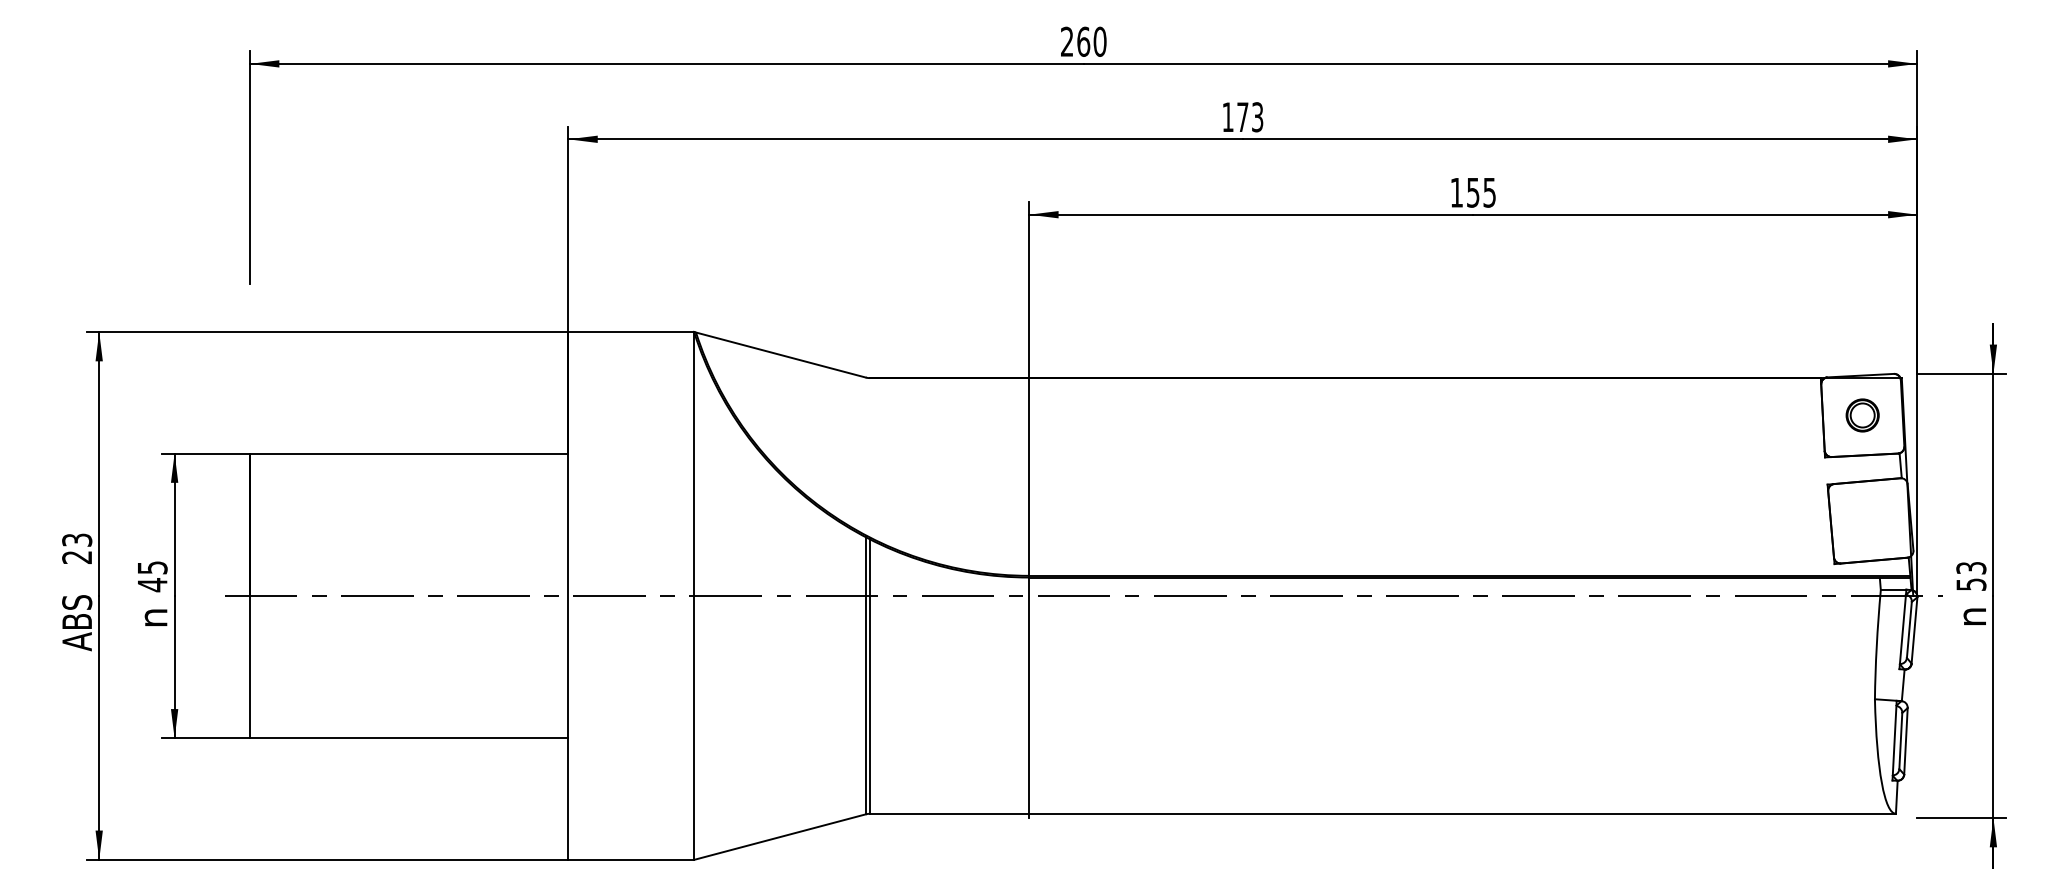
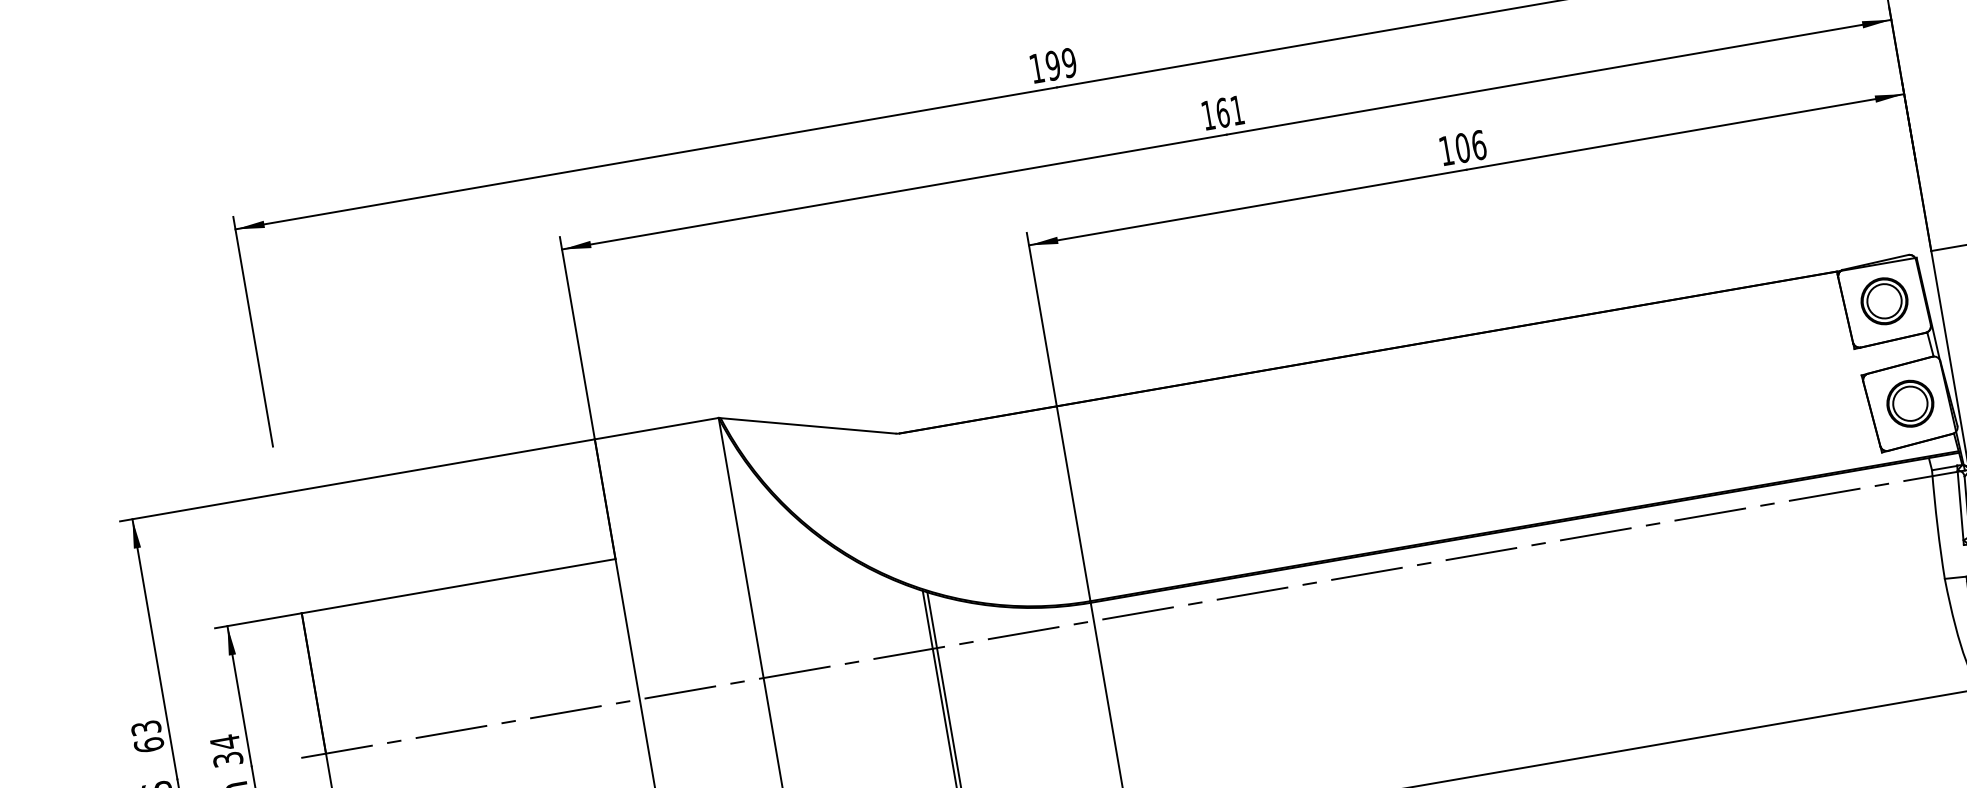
text: (1083, 41) -> (1052, 65), 260 -> 199
text: (1250, 117) -> (1230, 111), 173 -> 161
text: (1481, 192) -> (1470, 146), 155 -> 106
part: (1862, 415) -> (1884, 301), size x1.43
part: (1870, 520) -> (1910, 403), added
text: (77, 557) -> (149, 745), 23 -> 63
text: (152, 576) -> (226, 751), 45 -> 34

